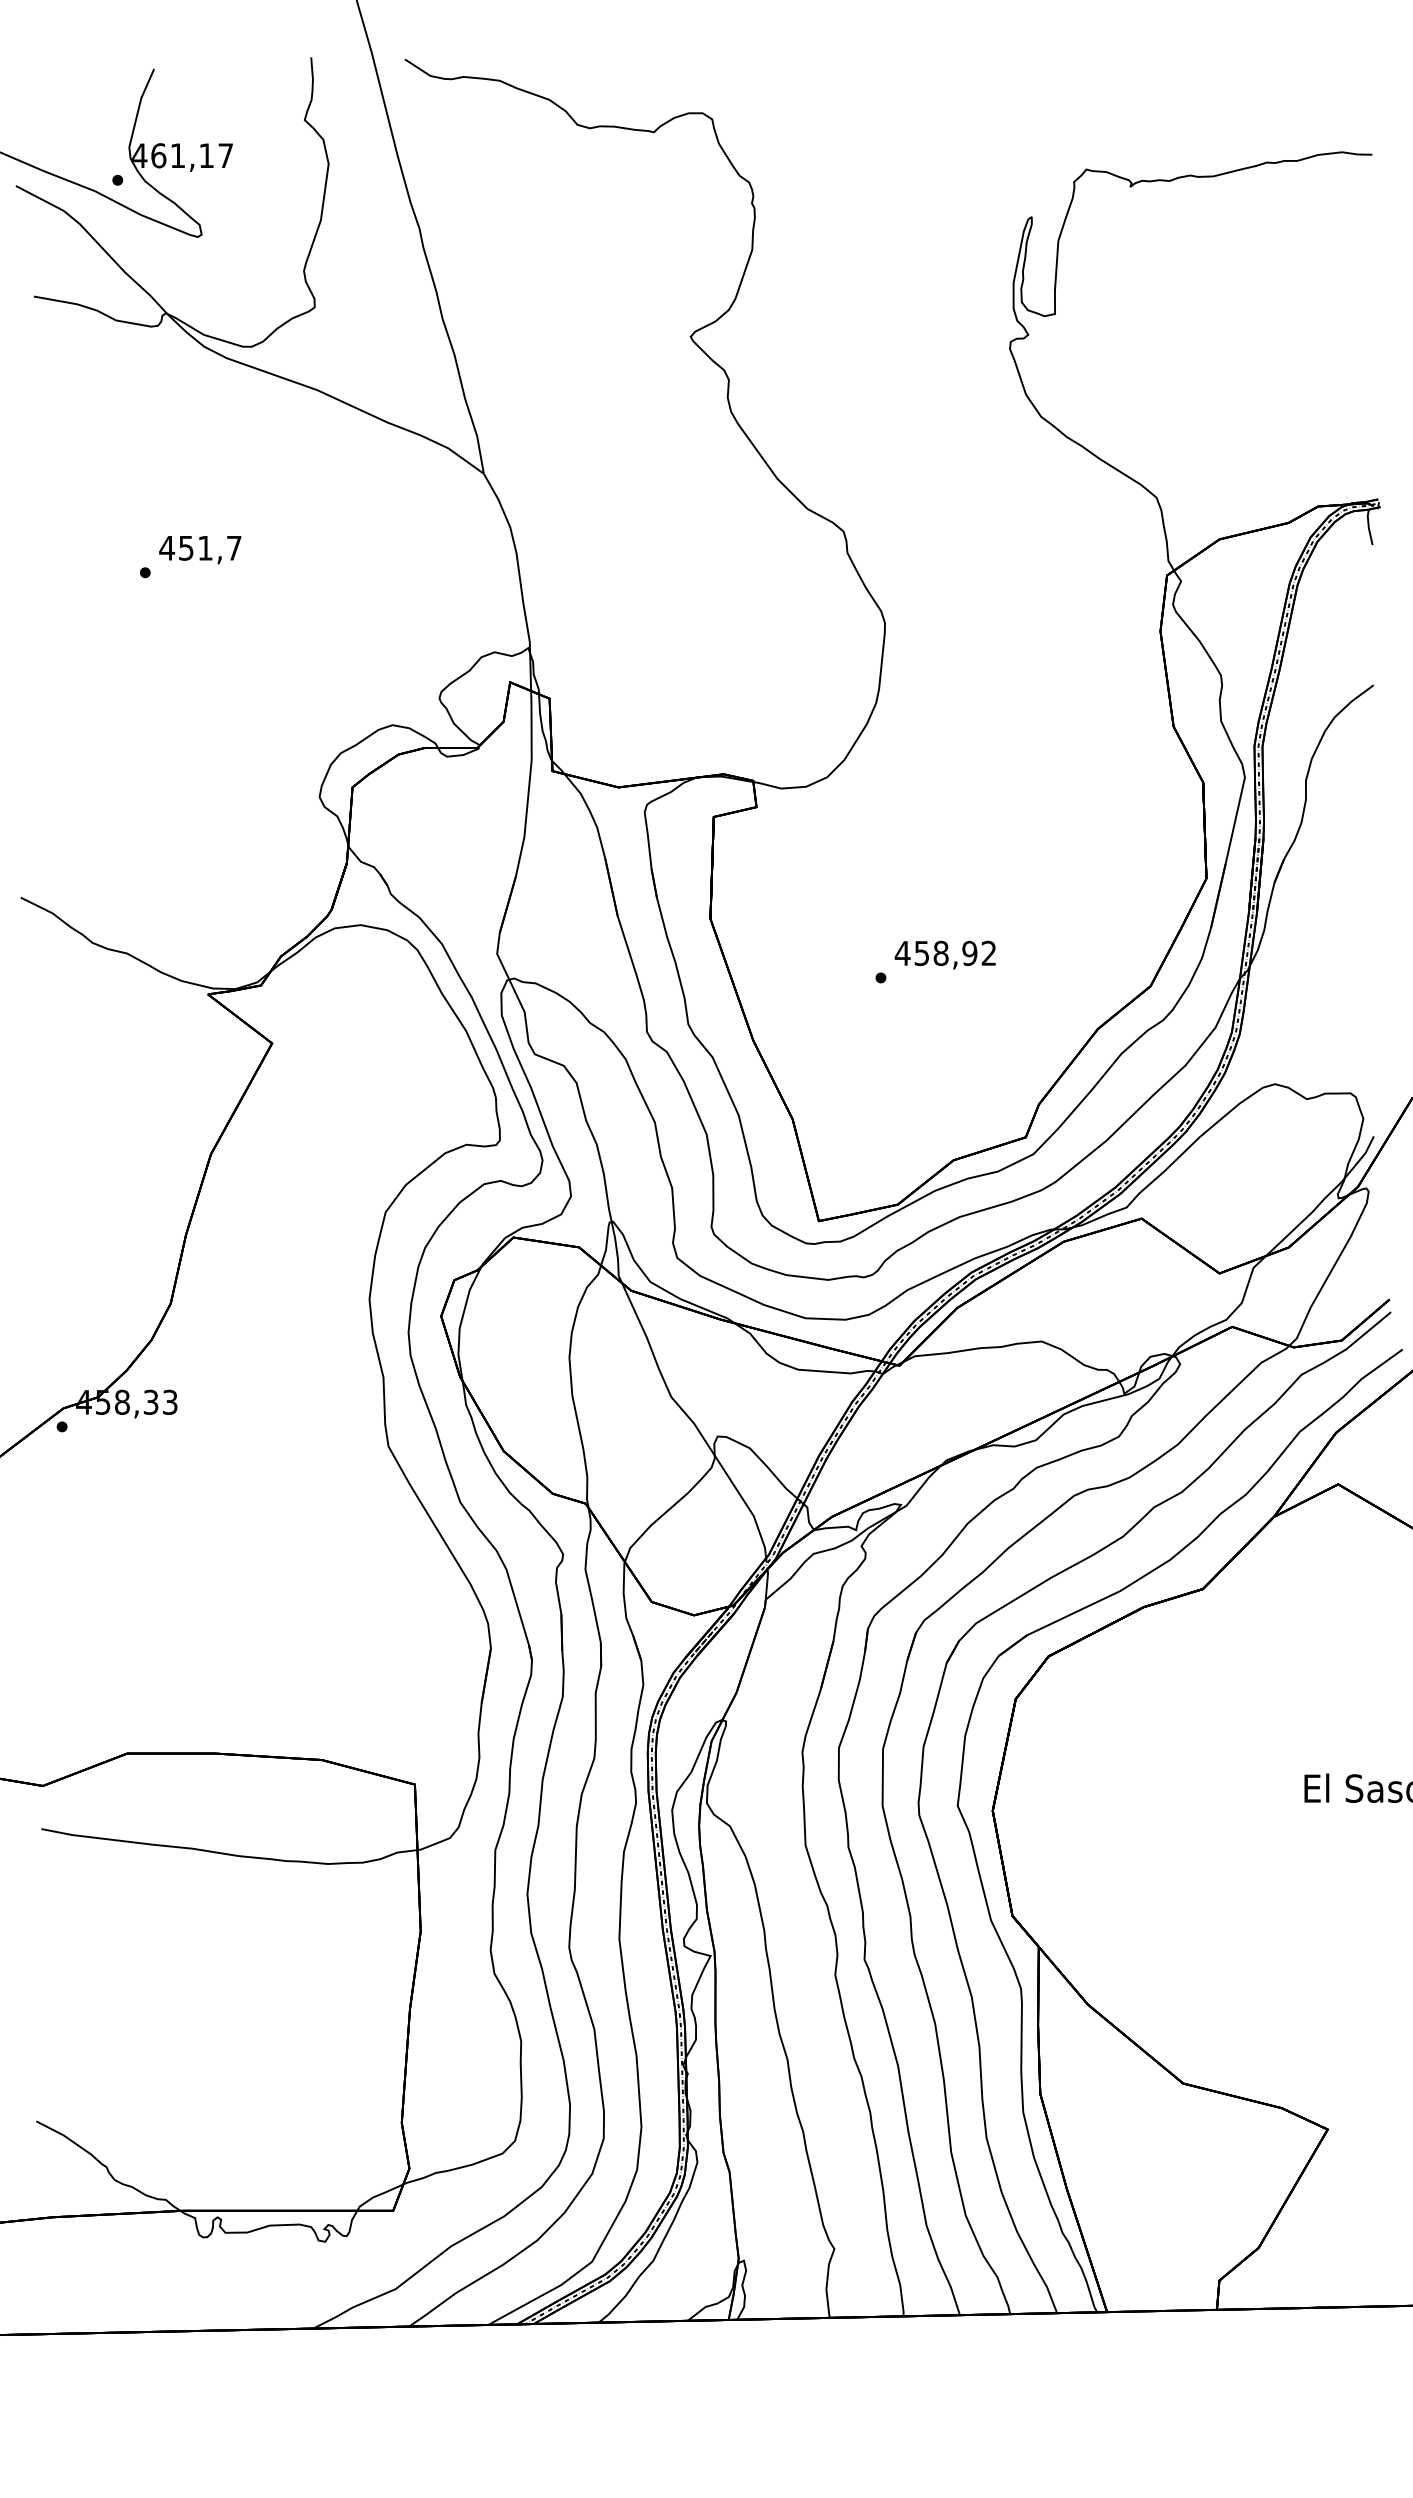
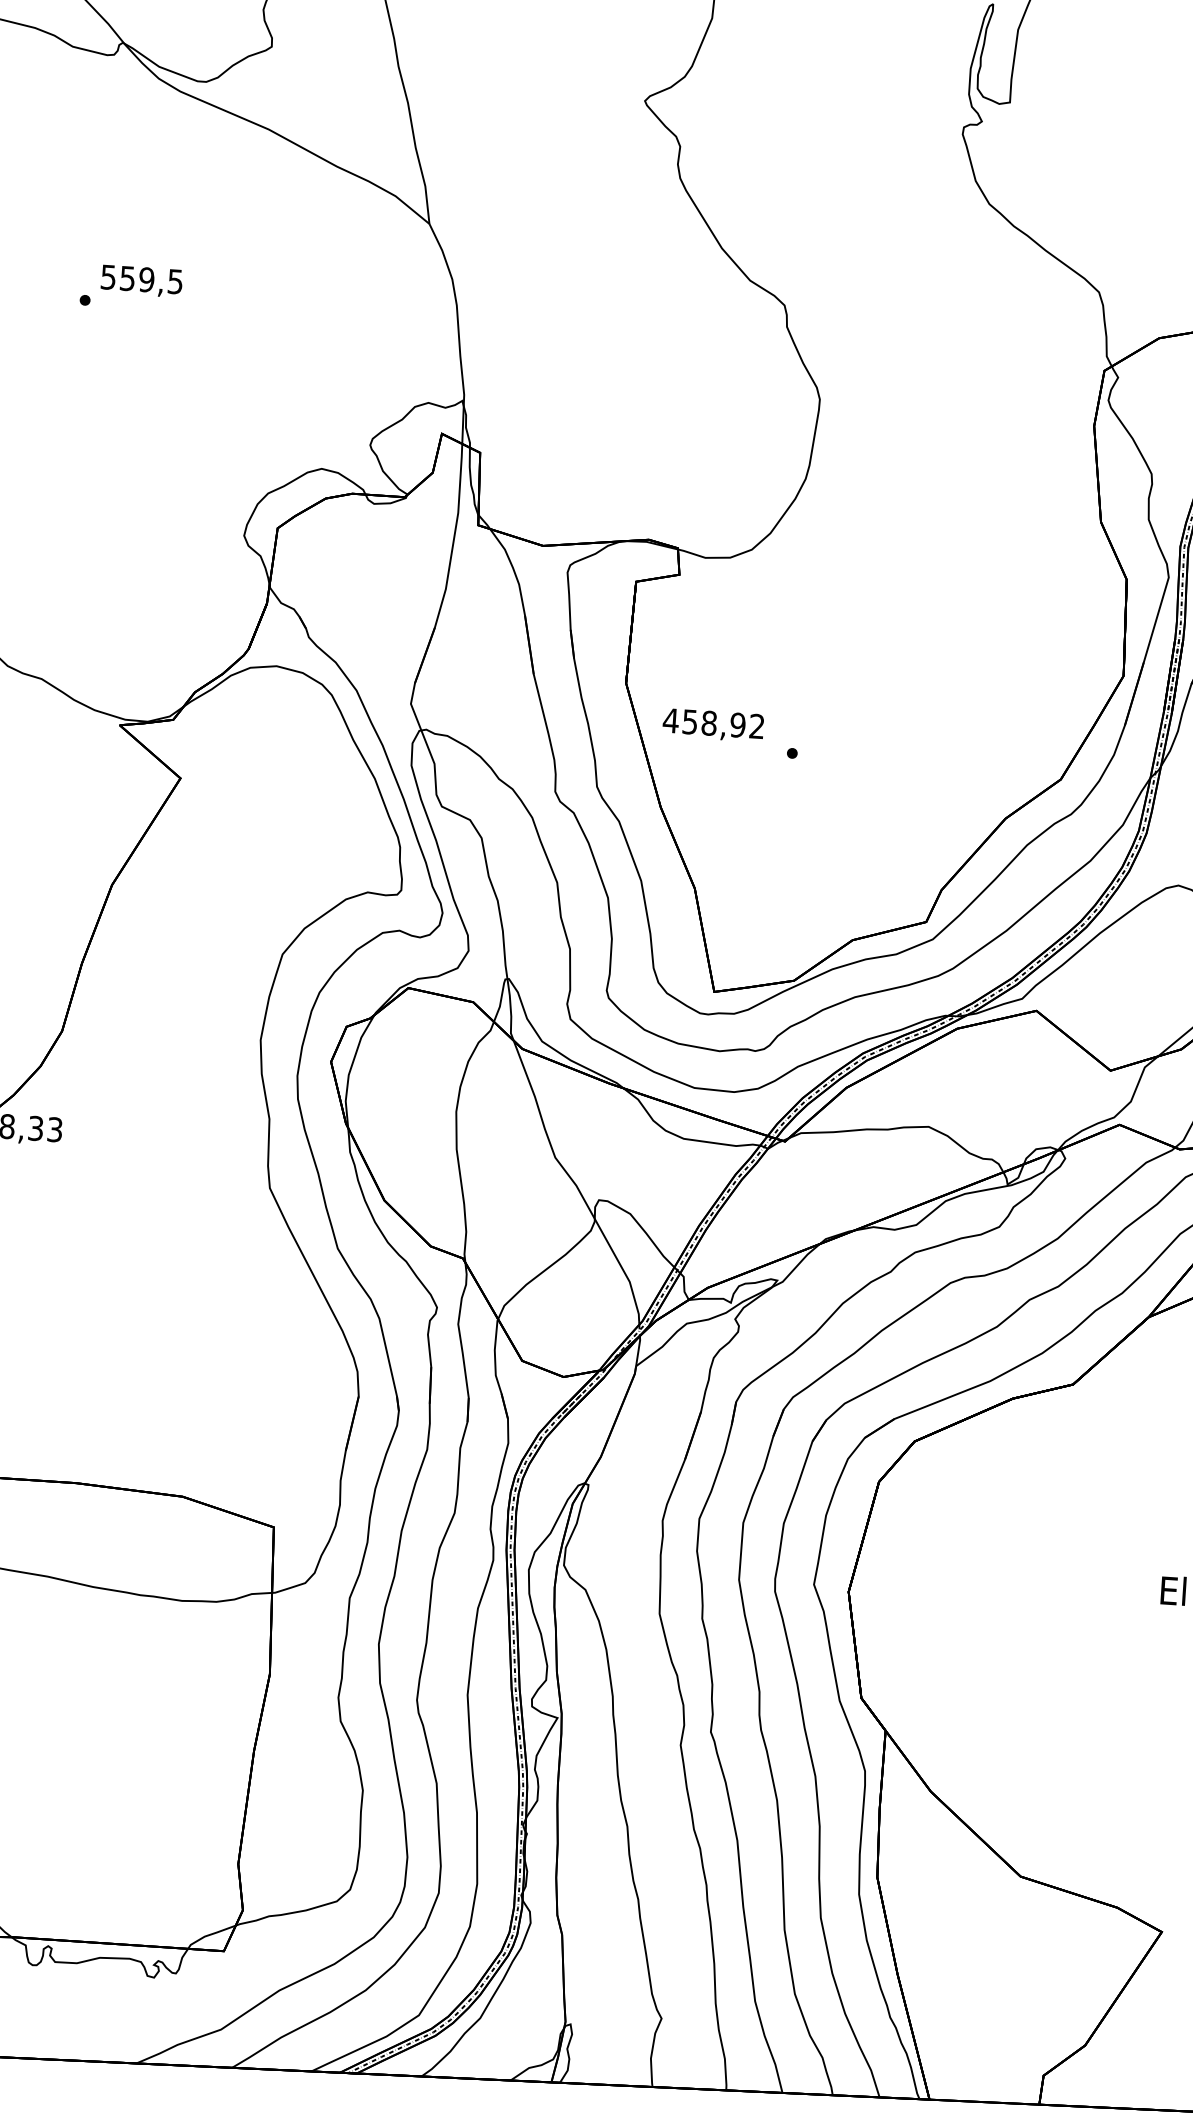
text: (200, 547) -> (141, 278), 451,7 -> 559,5
text: (944, 954) -> (712, 724), moved

